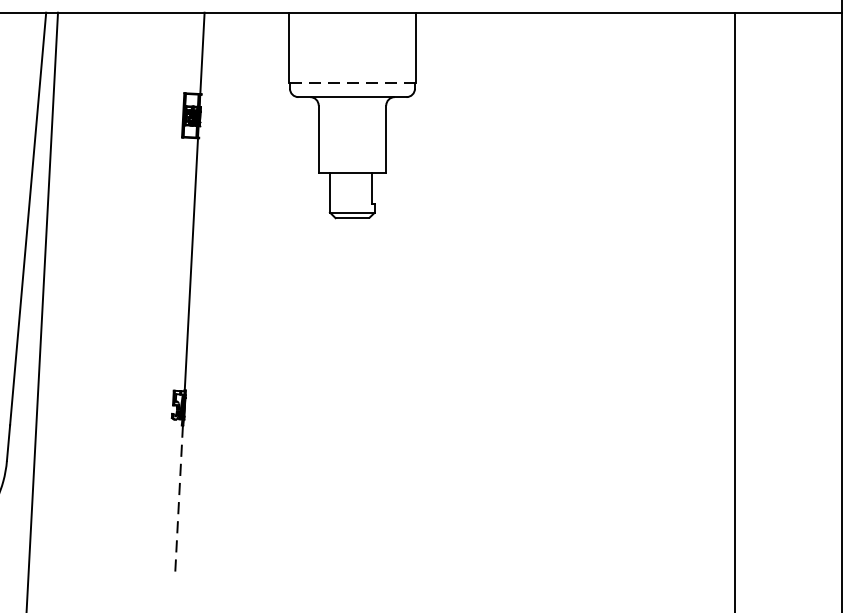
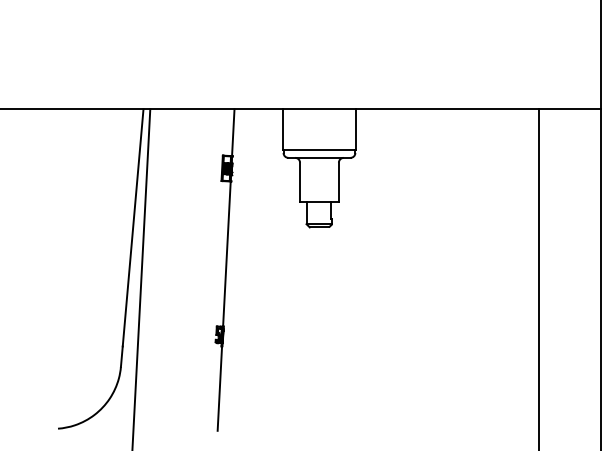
line: (352, 82) -> (319, 149), dashed -> solid
line: (178, 500) -> (219, 389), dashed -> solid

